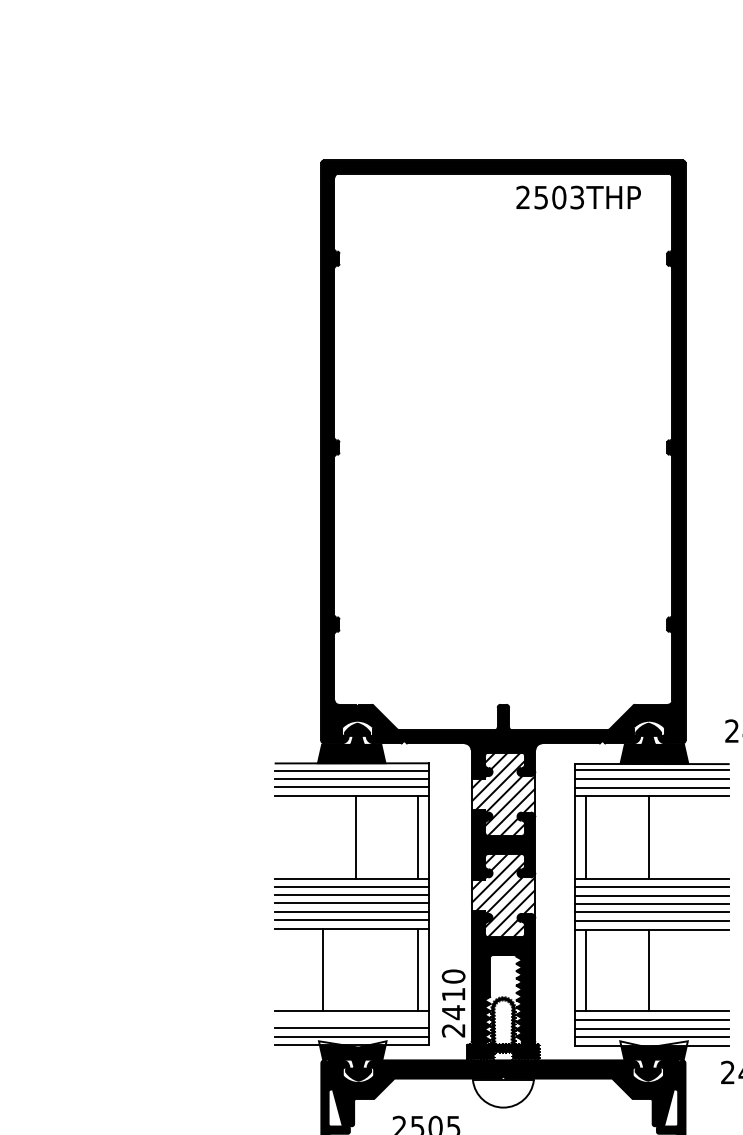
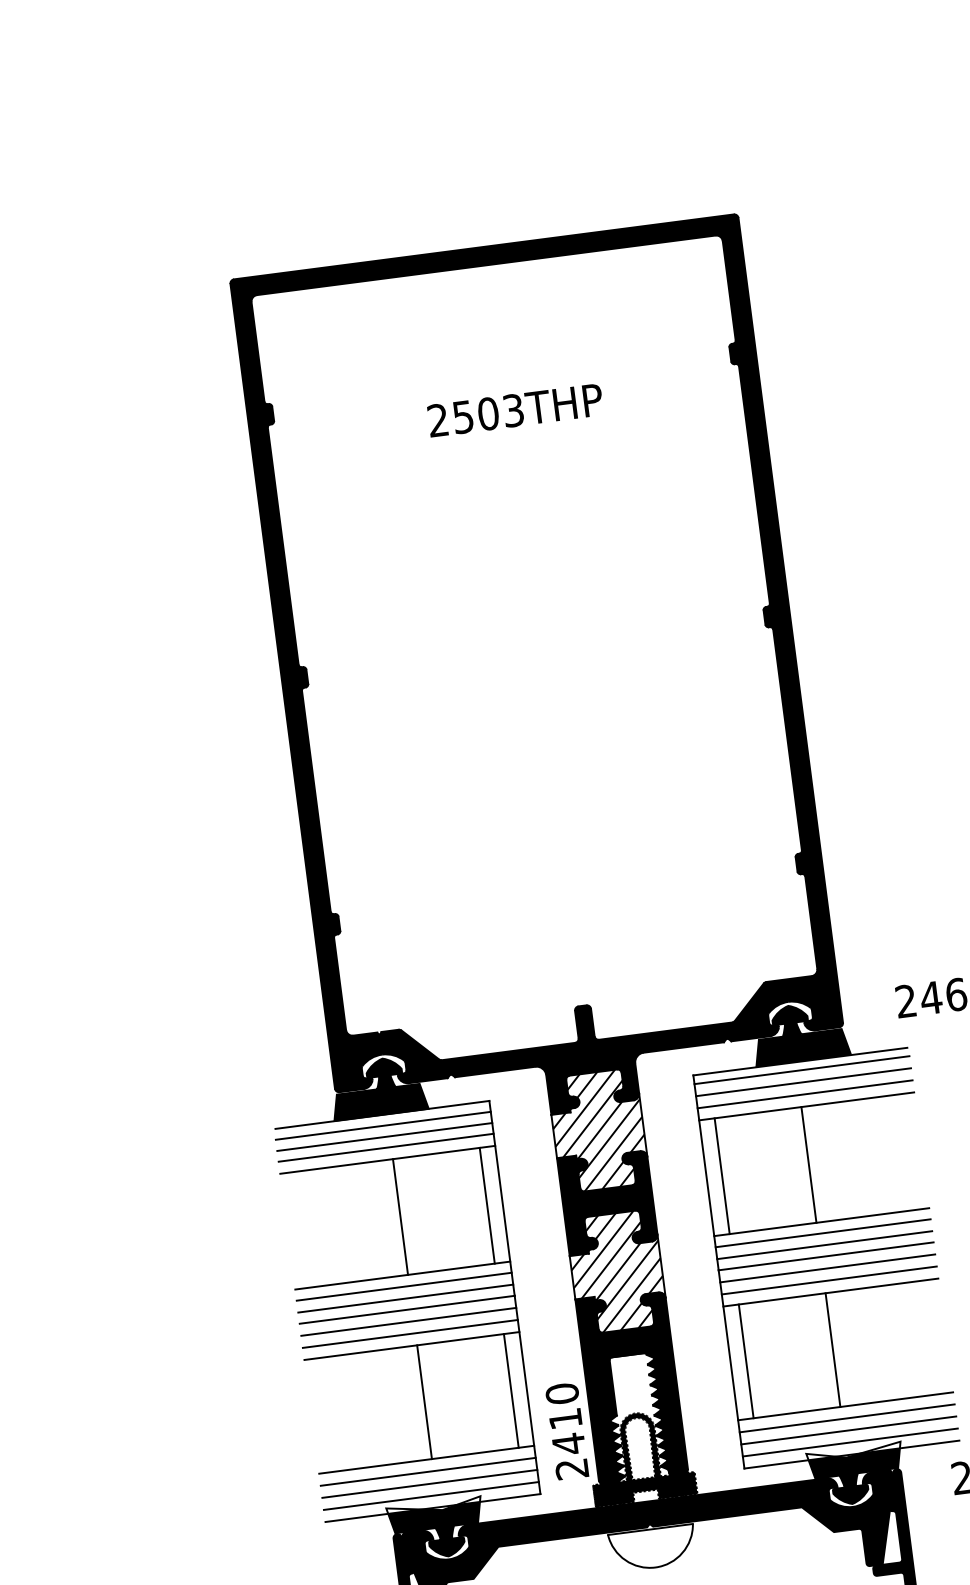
text: (578, 197) -> (515, 410), moved
line: (322, 969) -> (424, 1401), moved
line: (351, 1019) -> (427, 1472), added

